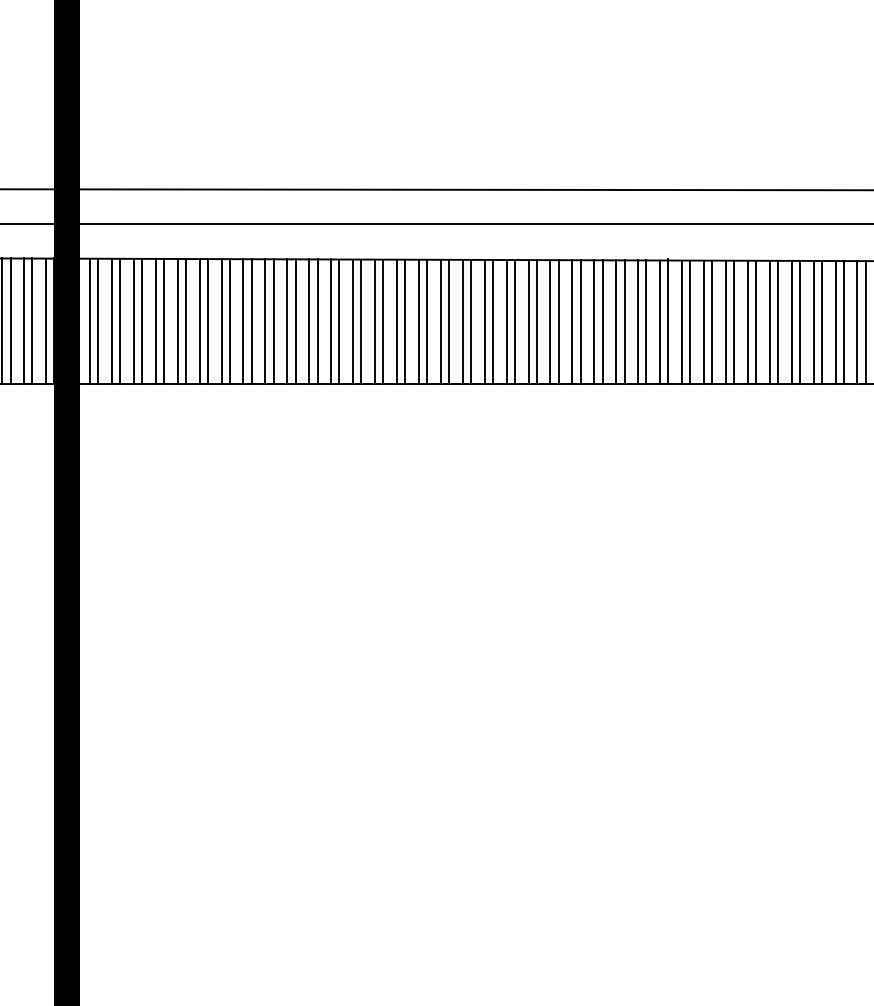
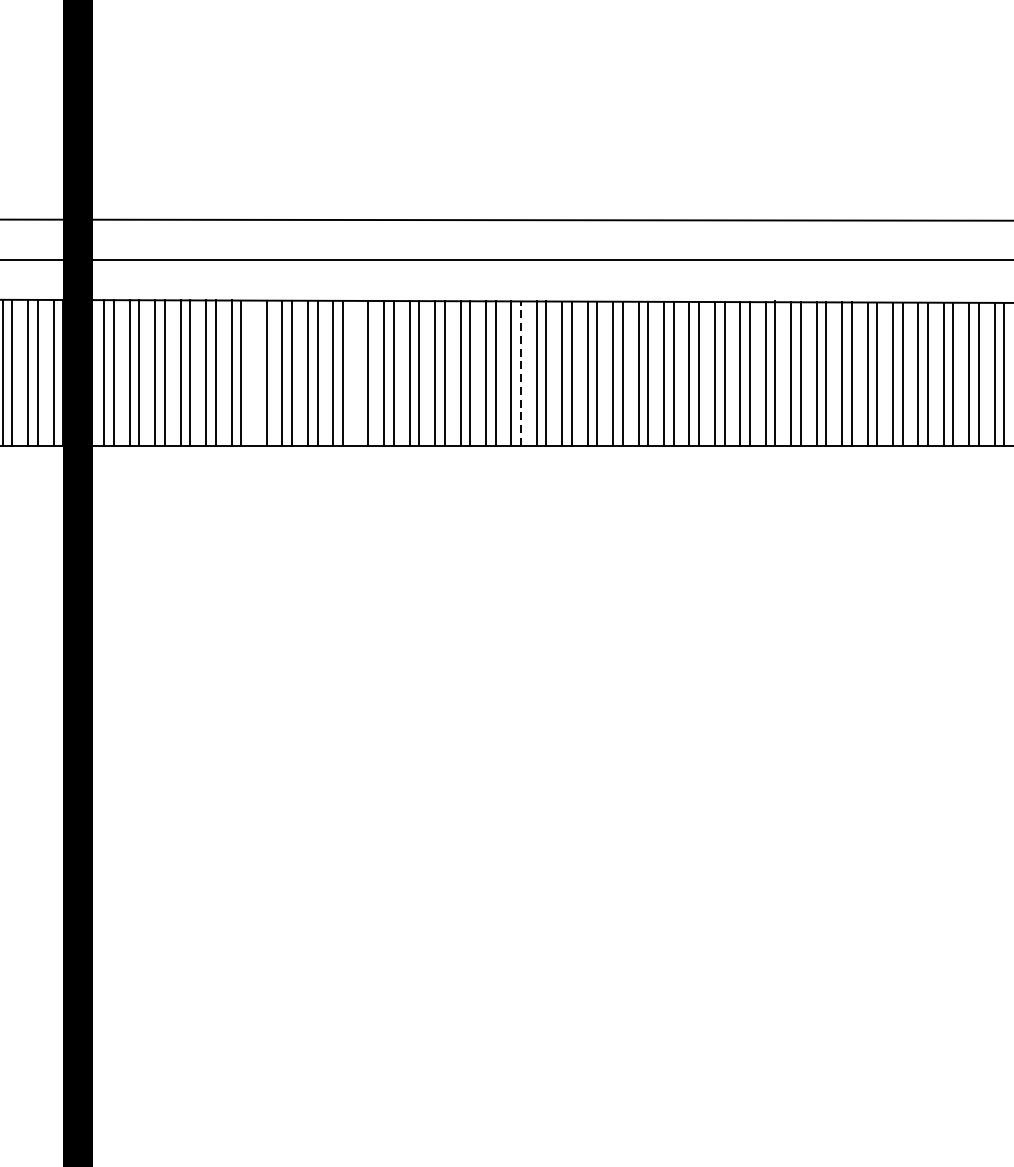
line: (221, 321) -> (257, 372), removed
line: (309, 321) -> (359, 372), removed
line: (449, 321) -> (521, 372), solid -> dashed

